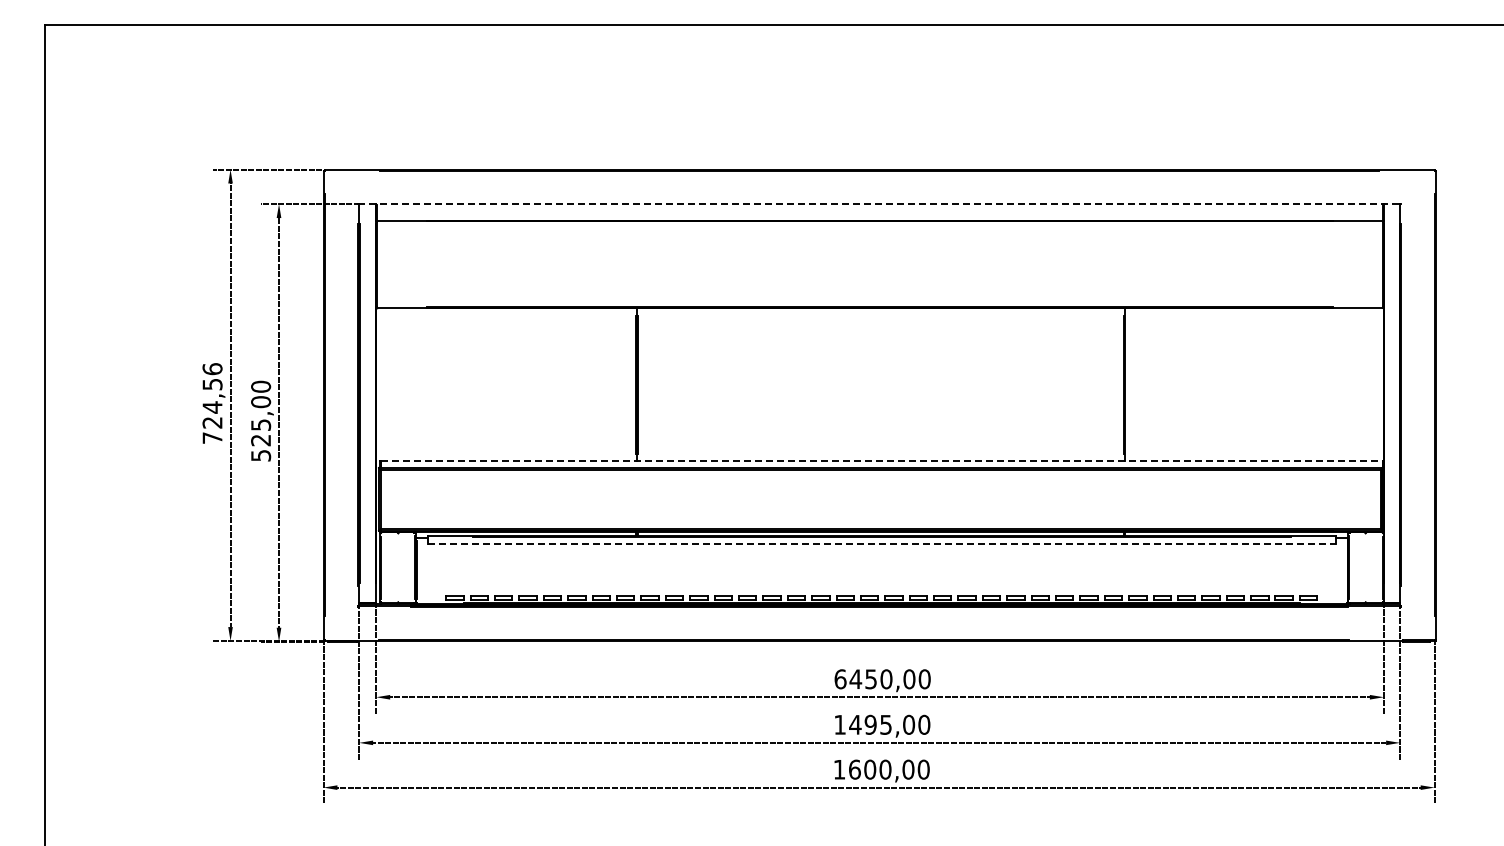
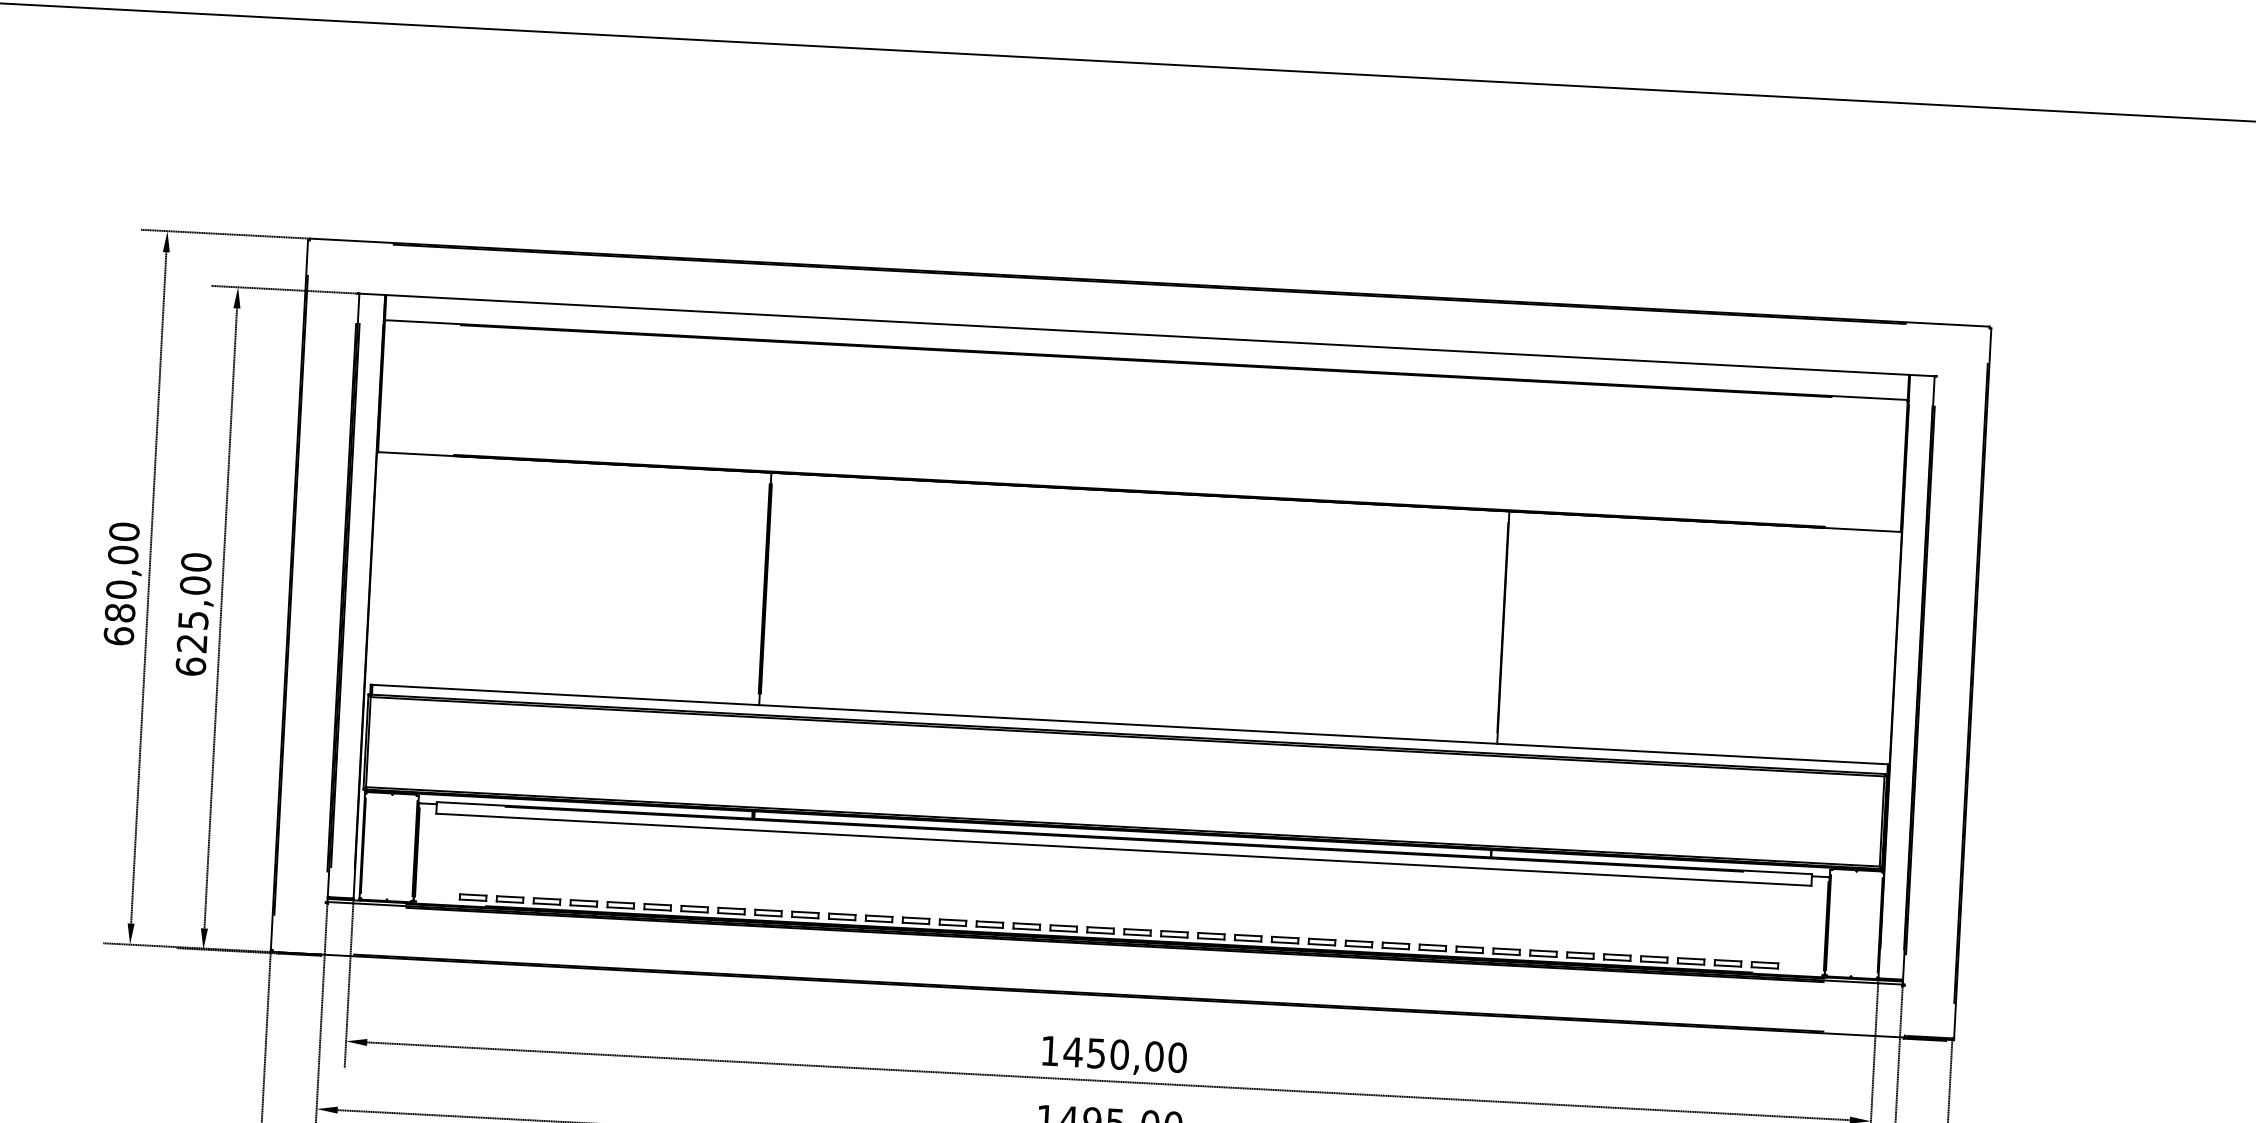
line: (879, 204) -> (1146, 335), dashed -> solid
text: (212, 403) -> (121, 583), 724,56 -> 680,00
text: (261, 455) -> (191, 666), 525,00 -> 625,00
line: (881, 461) -> (1129, 724), dashed -> solid
line: (882, 544) -> (1124, 850), dashed -> solid
text: (840, 679) -> (1050, 1051), 6450,00 -> 1450,00

